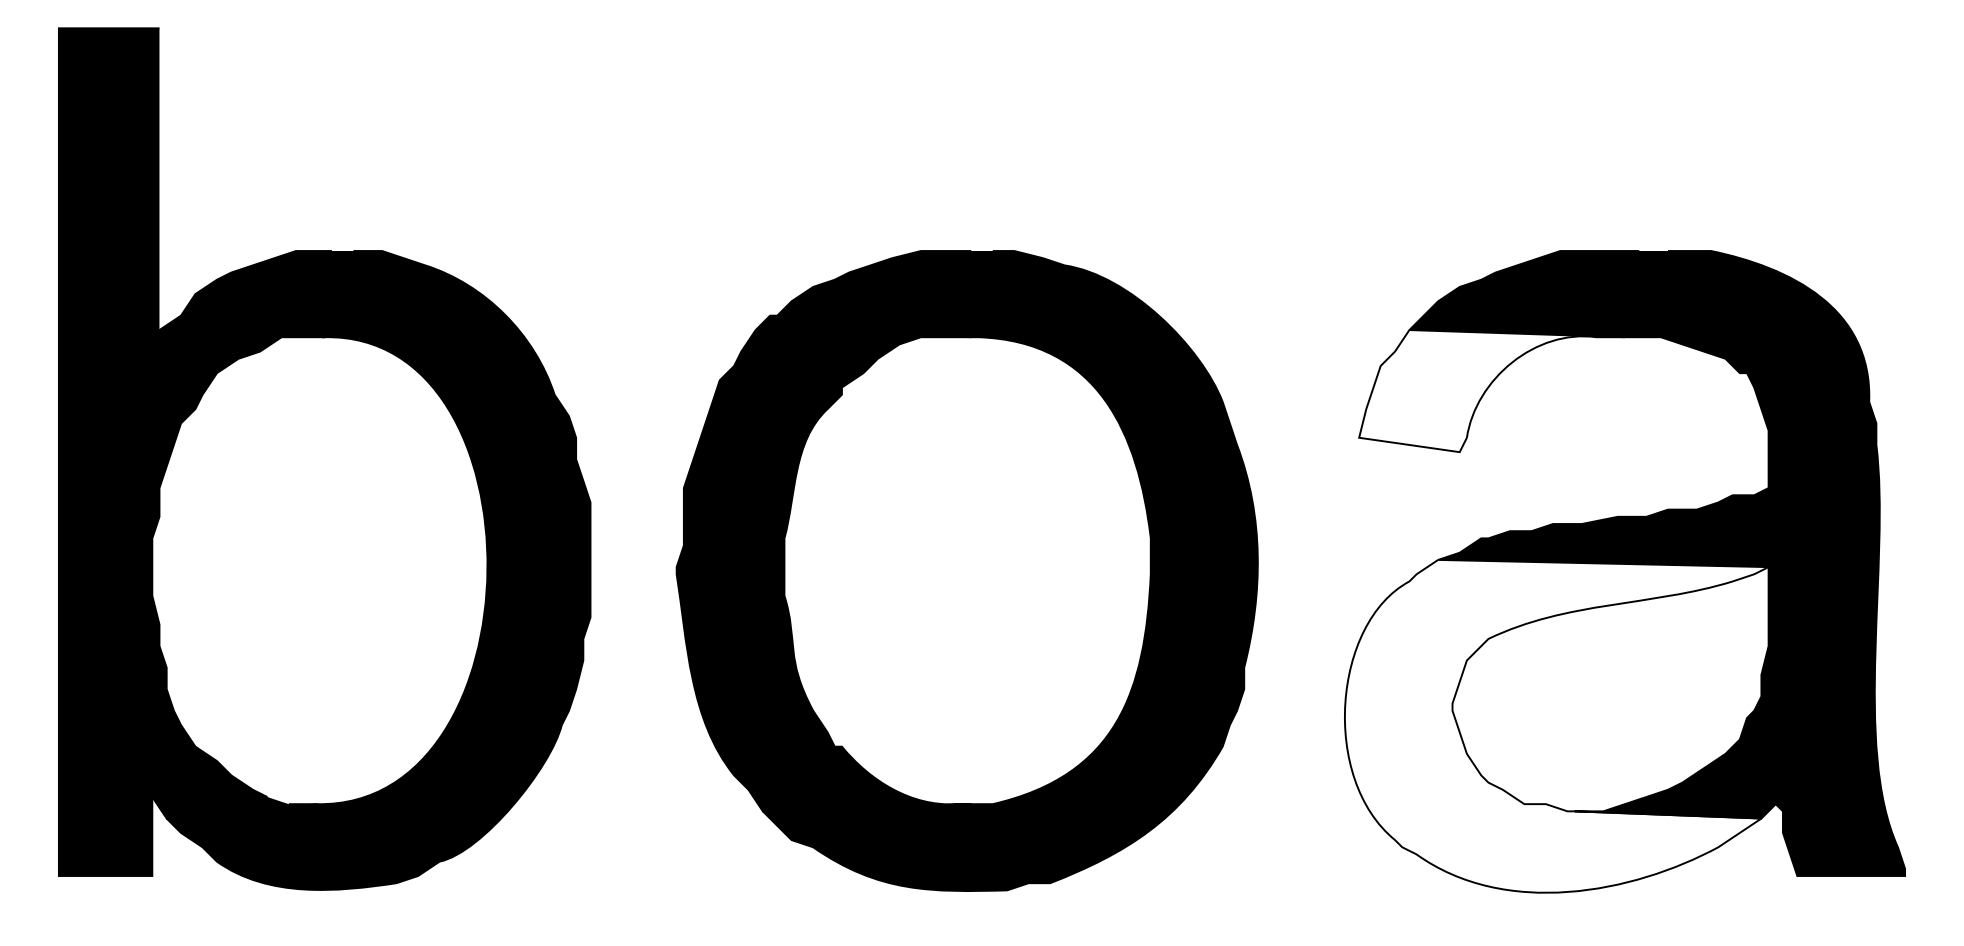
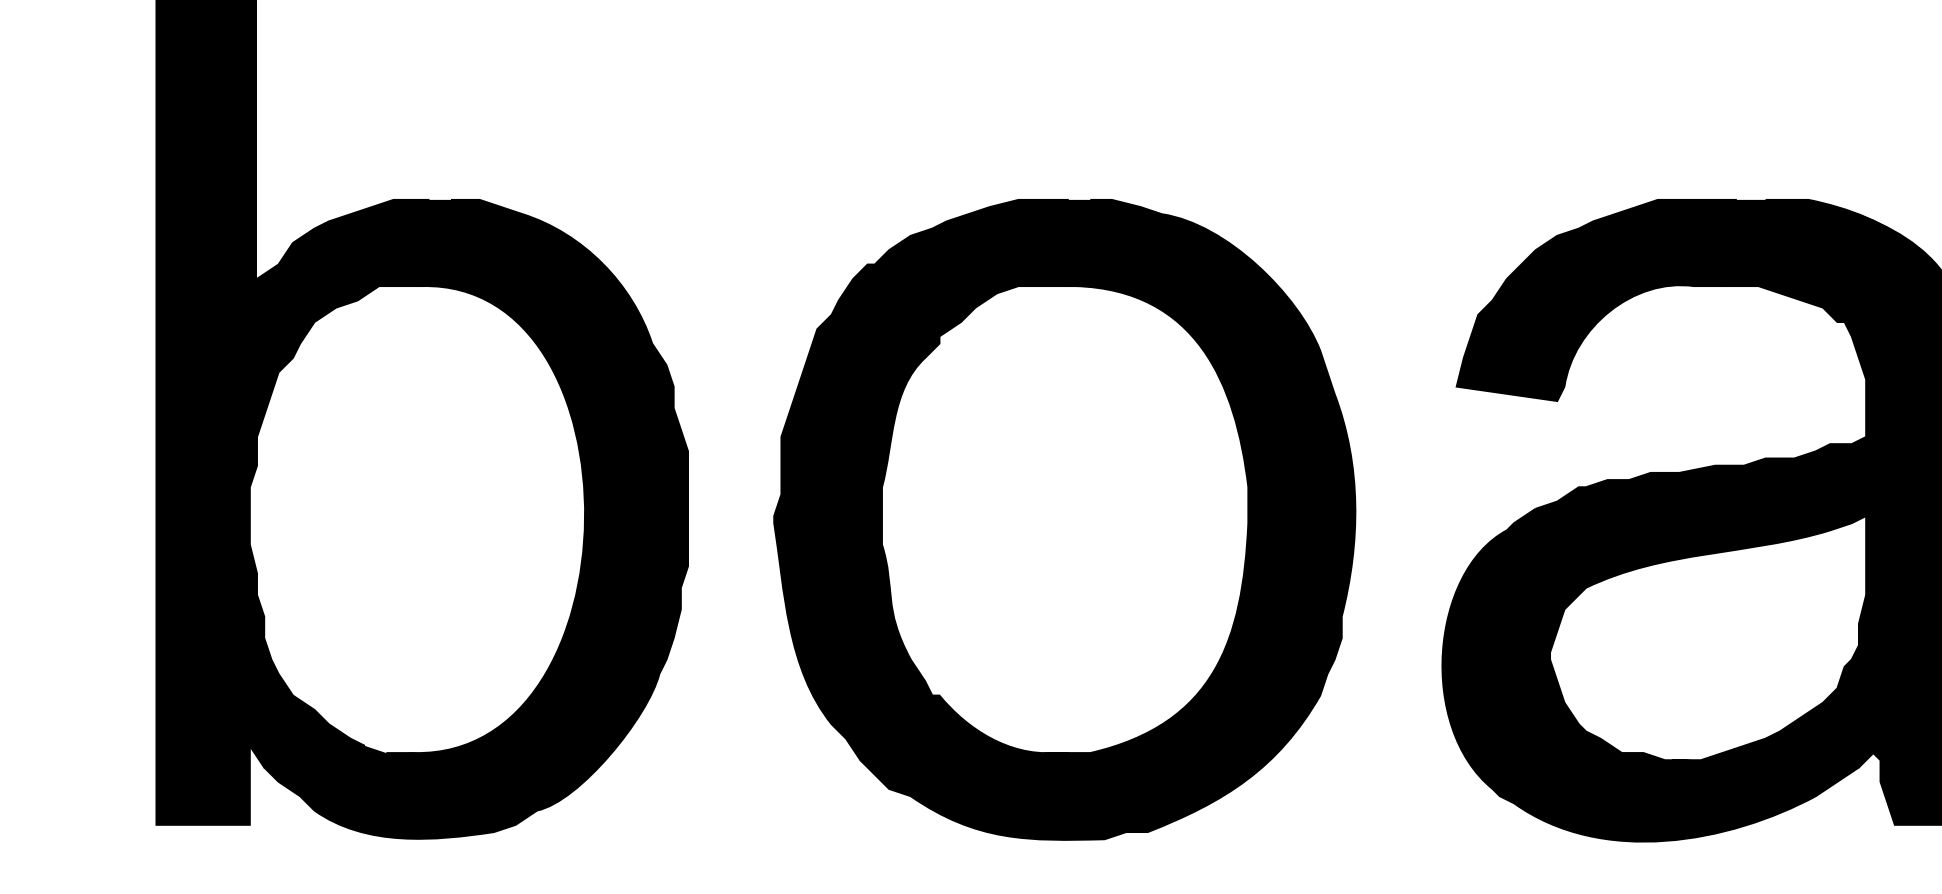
fill: (1491, 391) -> (1589, 340), added
fill: (1556, 725) -> (1654, 674), added

